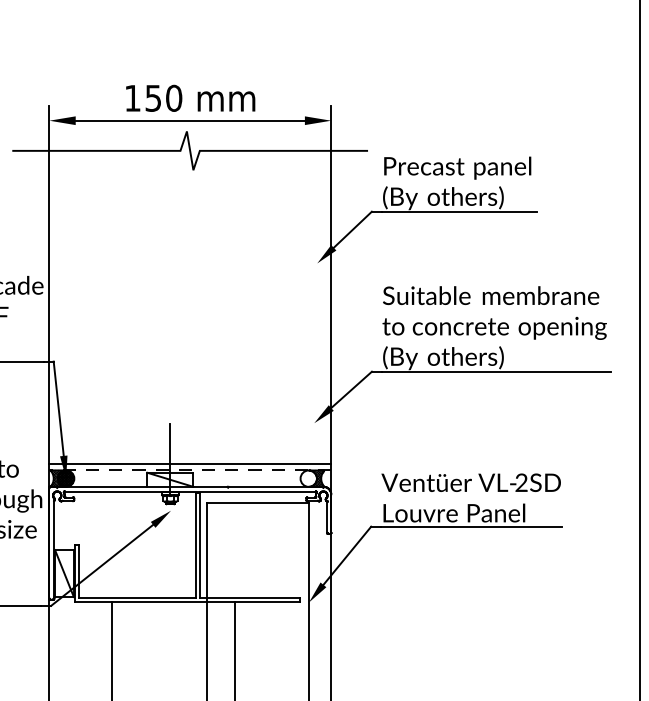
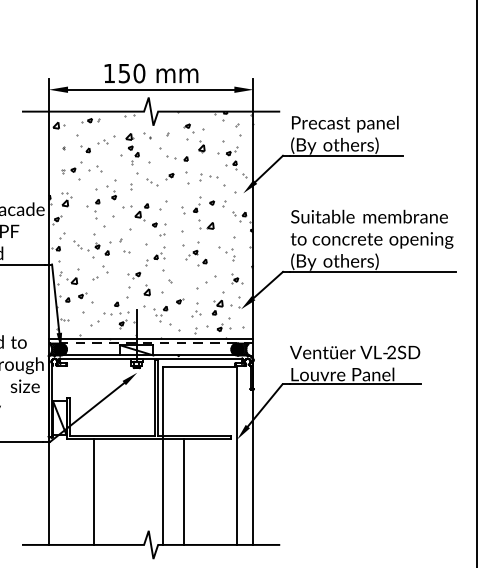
hatch: (189, 306) -> (150, 224), added
hatch: (309, 478) -> (237, 349), added

